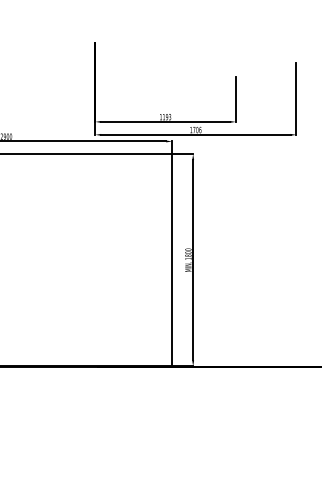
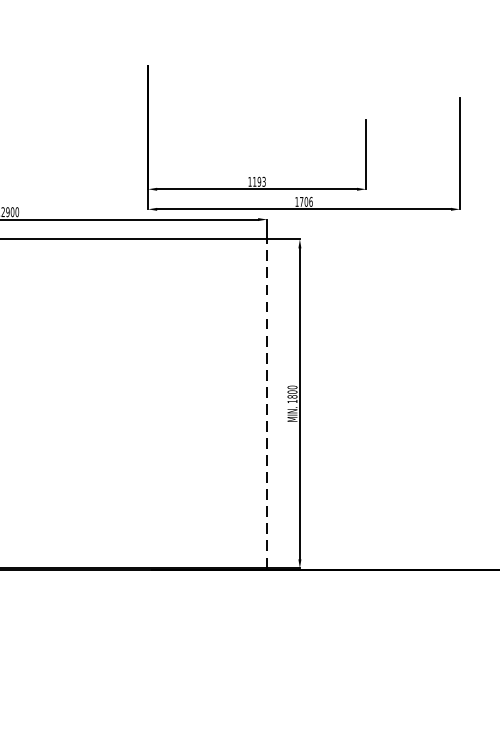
line: (172, 259) -> (267, 402), solid -> dashed

